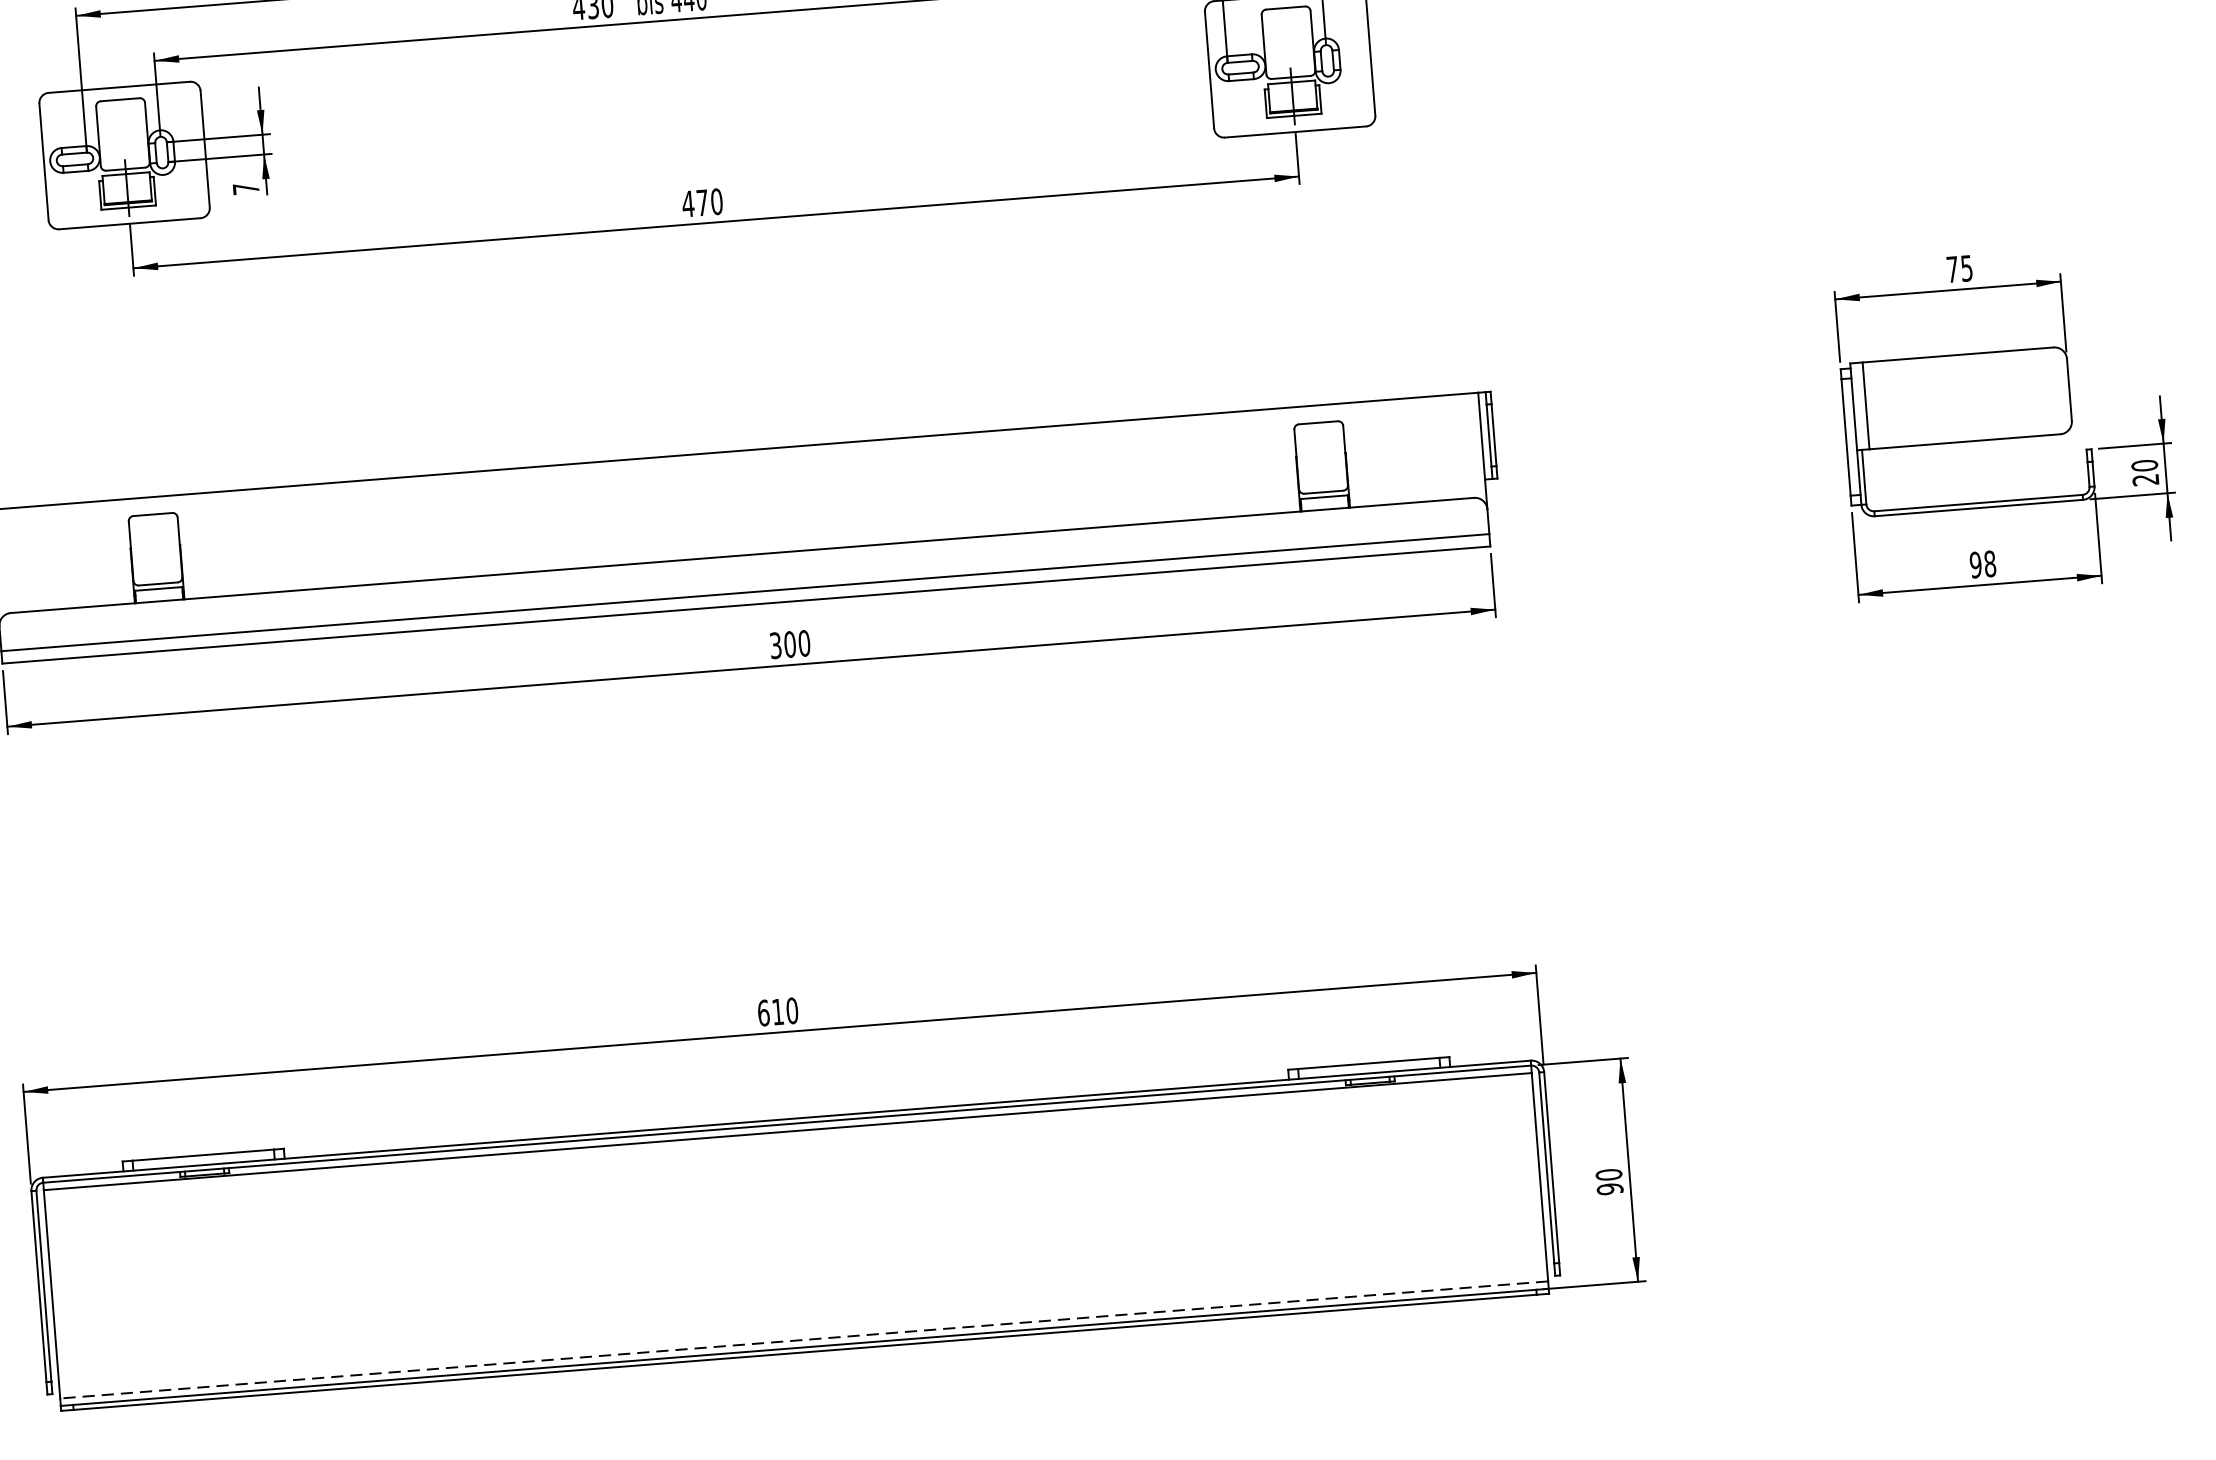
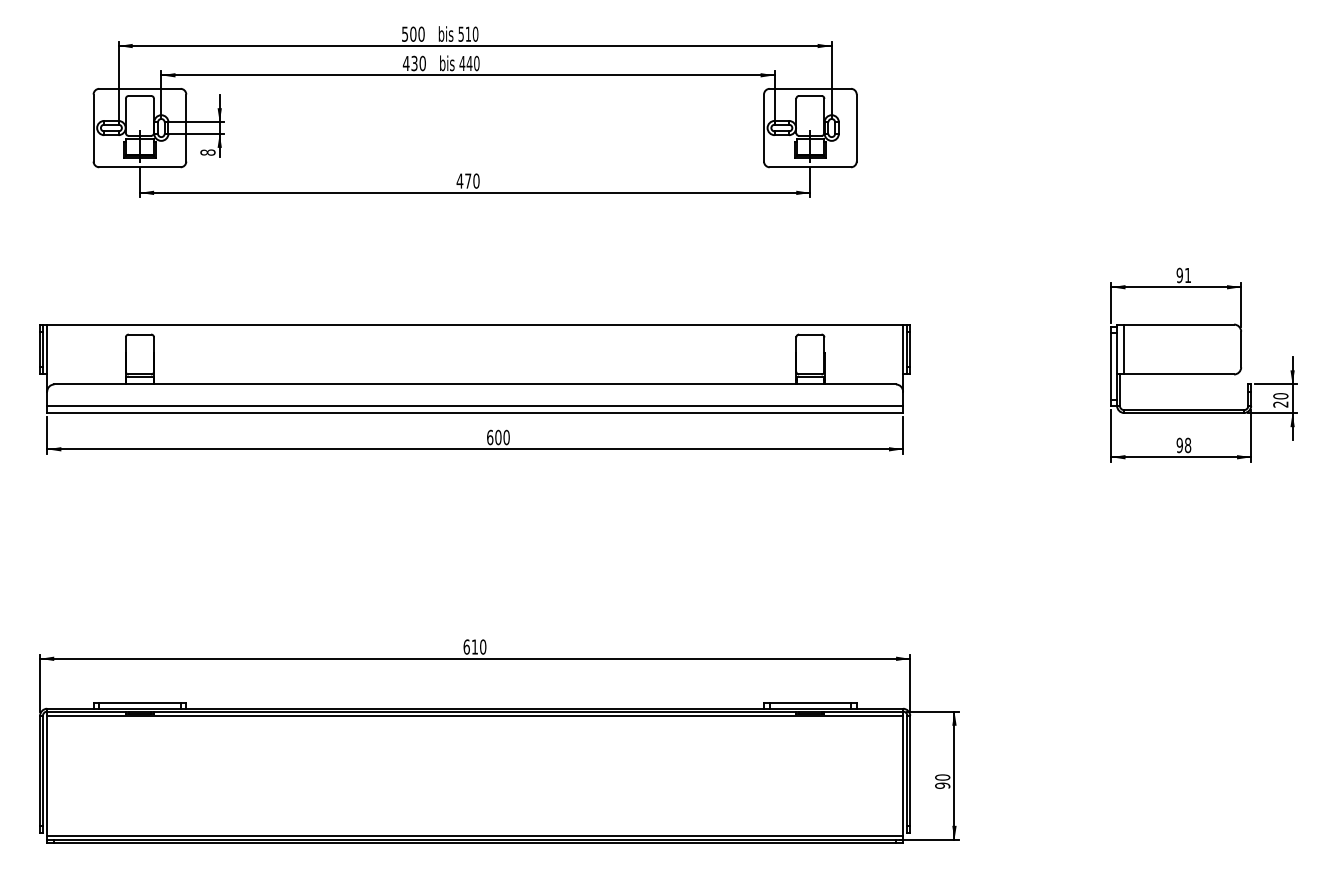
text: (245, 188) -> (207, 152), 7 -> 8
text: (1959, 269) -> (1183, 275), 75 -> 91
text: (776, 645) -> (490, 437), 300 -> 600
line: (804, 1339) -> (475, 835), dashed -> solid

